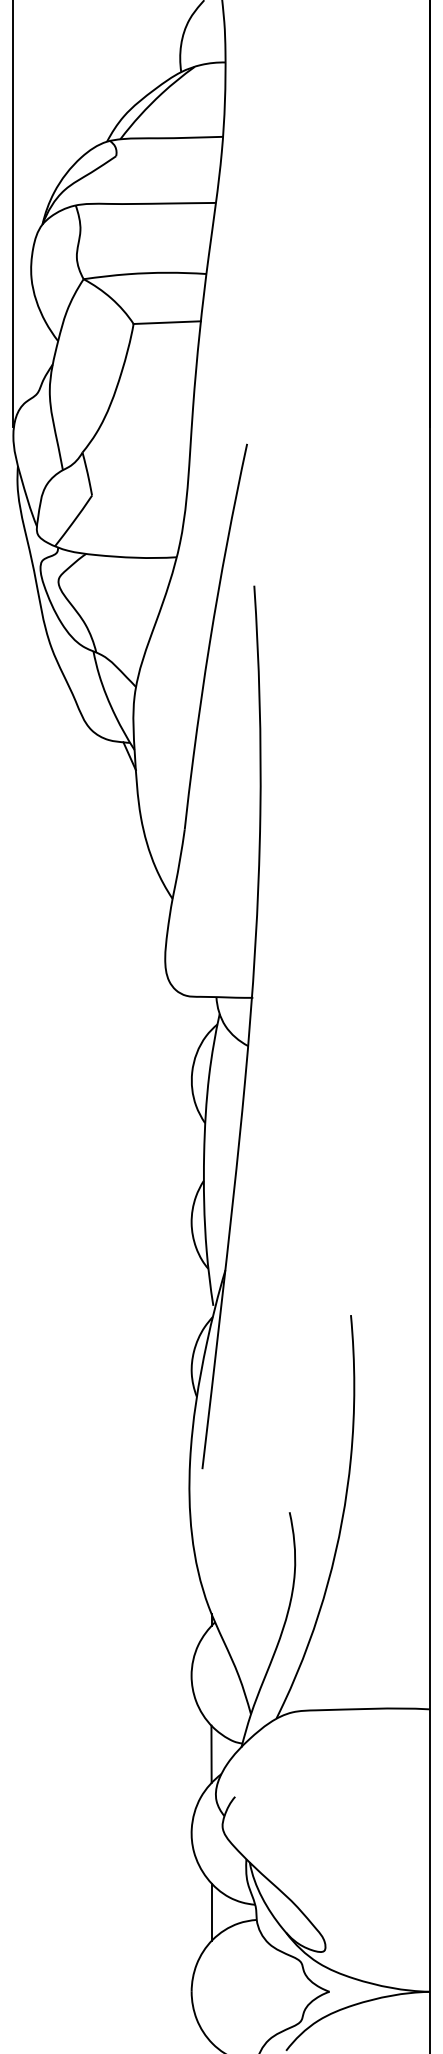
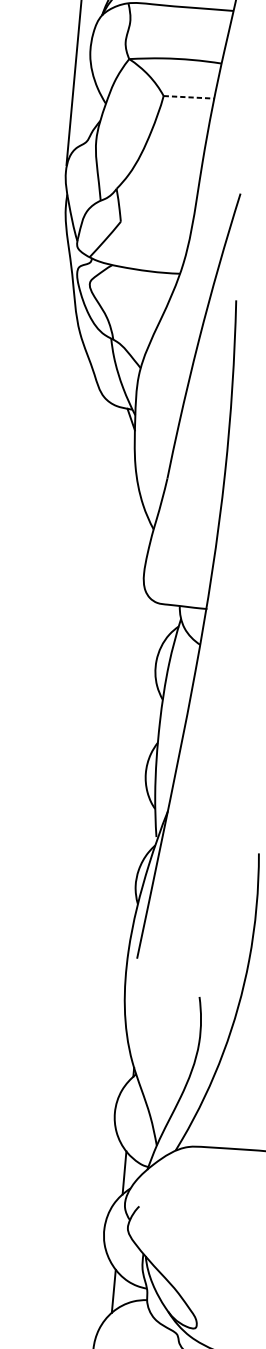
line: (167, 322) -> (189, 97), solid -> dashed

